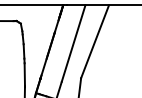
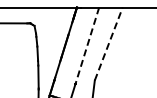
line: (94, 41) -> (108, 43), solid -> dashed
line: (73, 44) -> (87, 46), solid -> dashed

